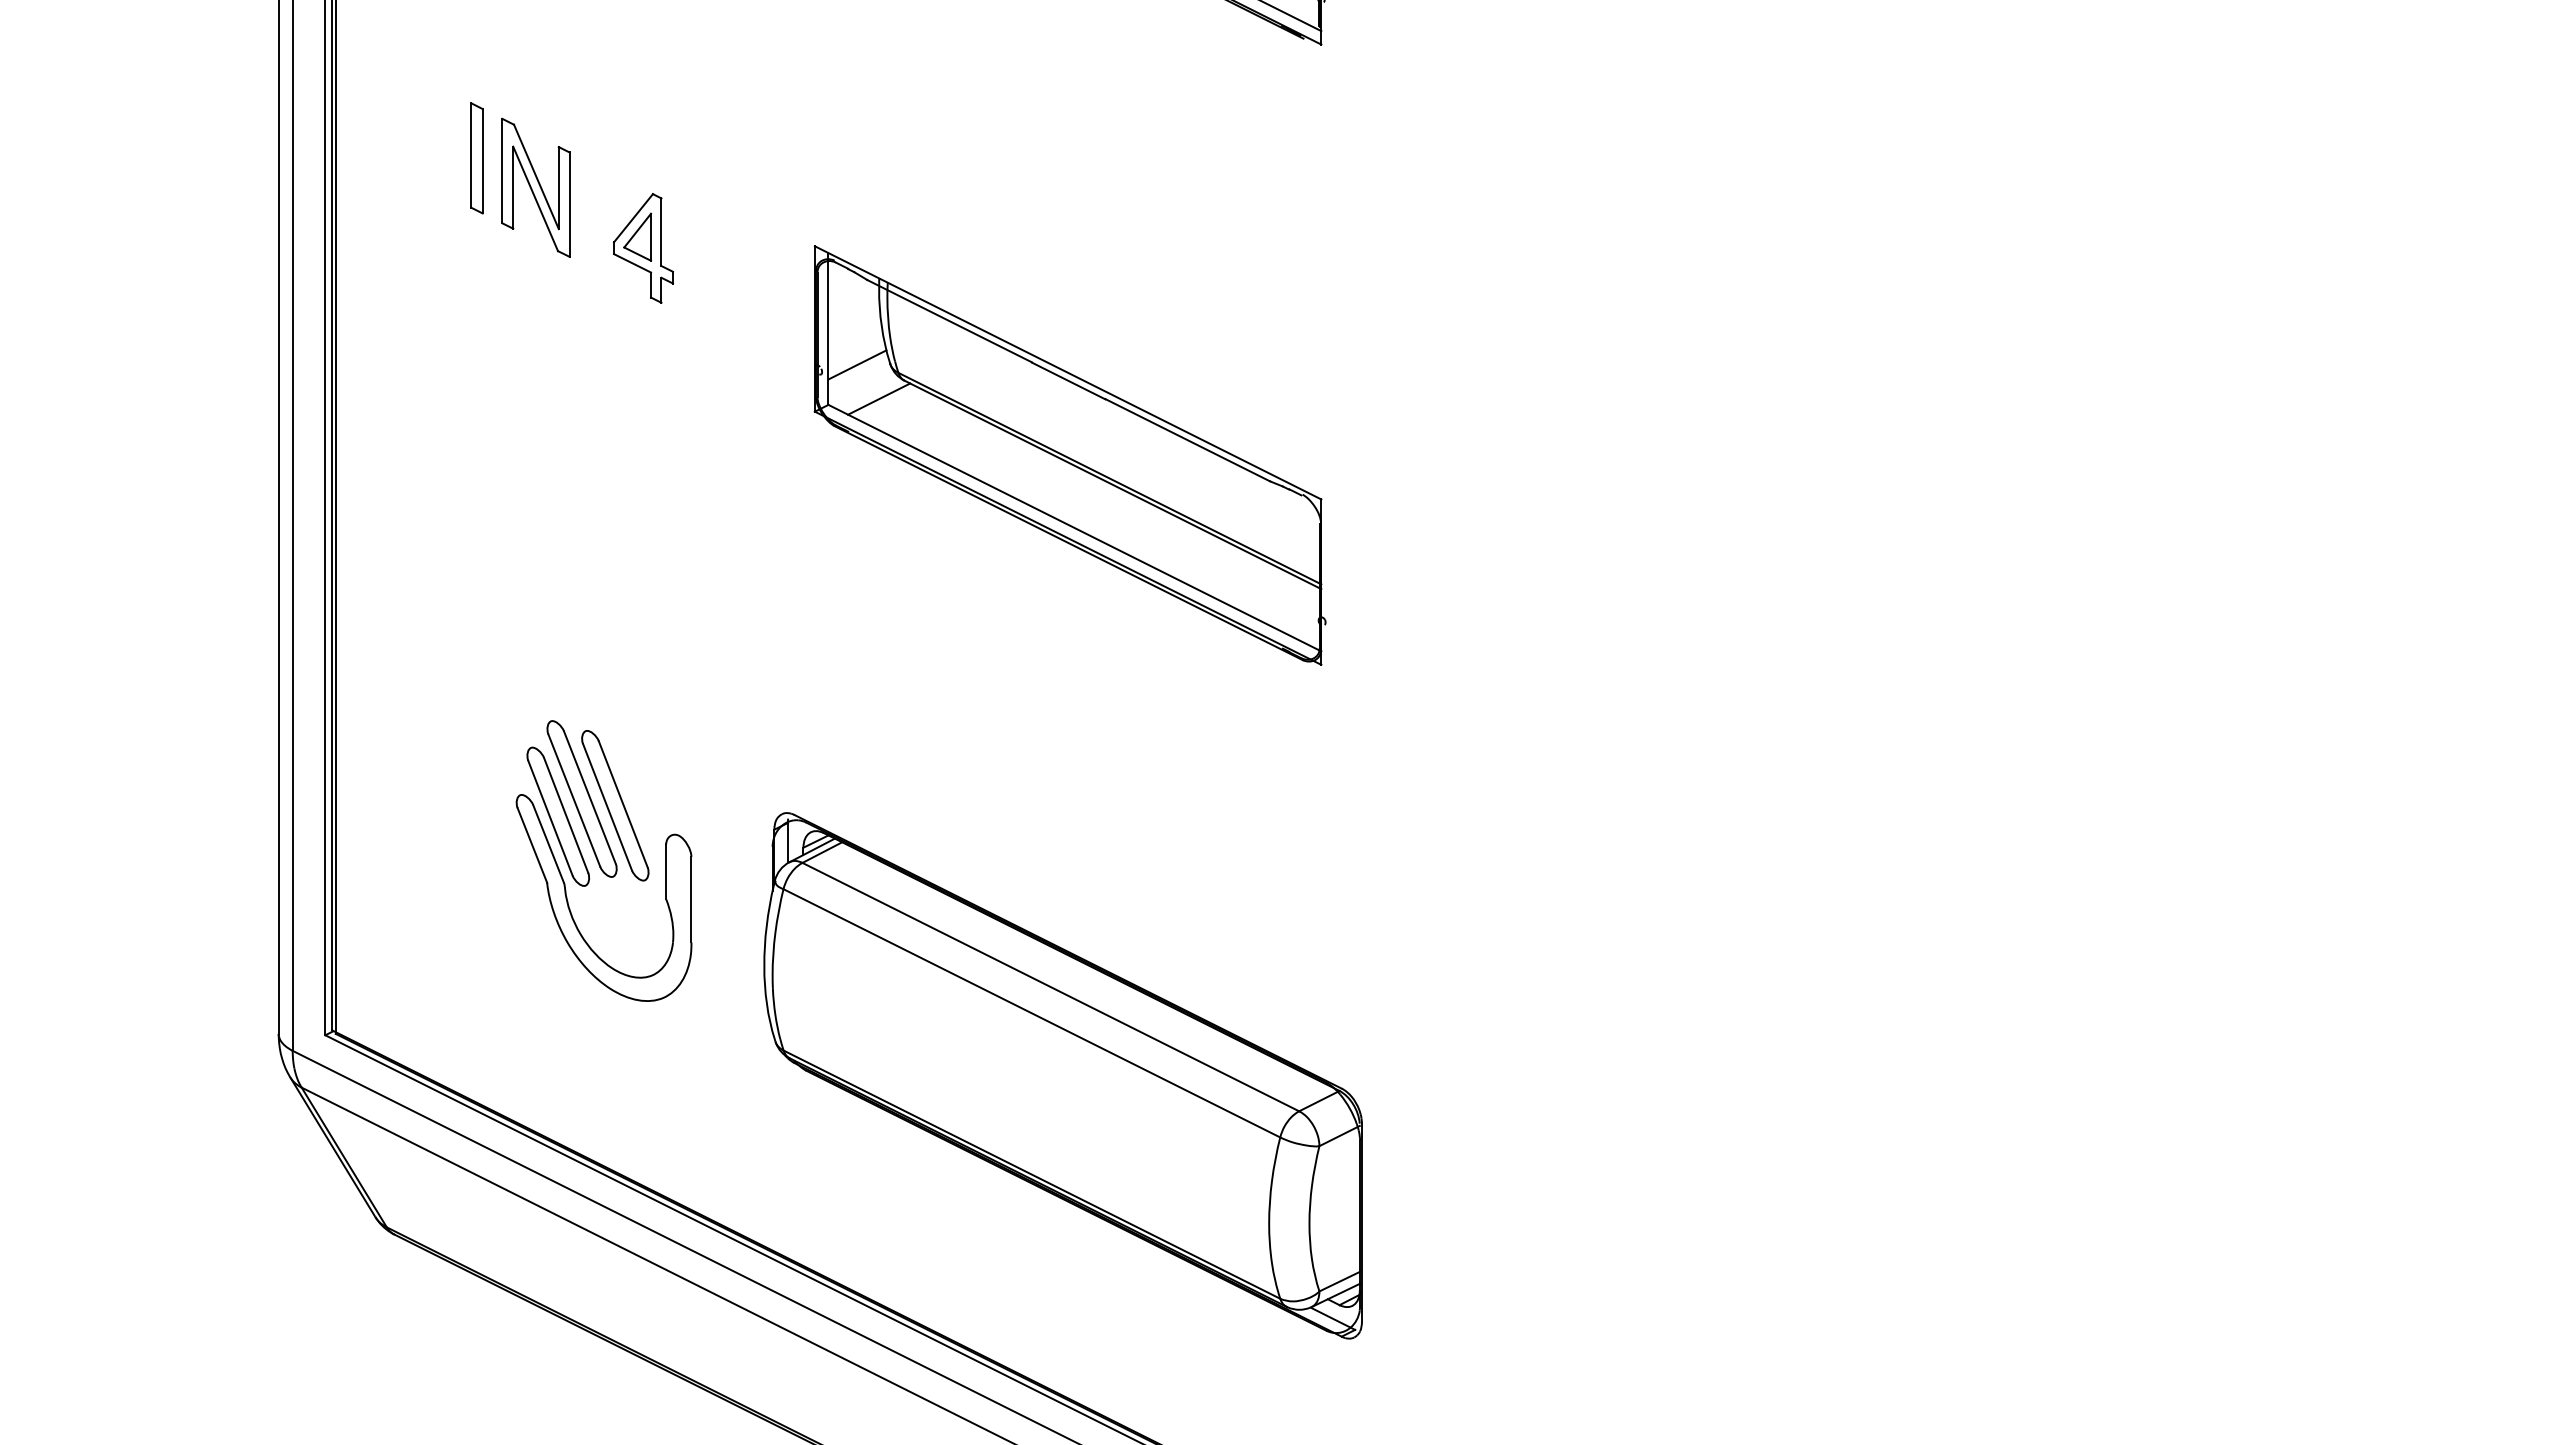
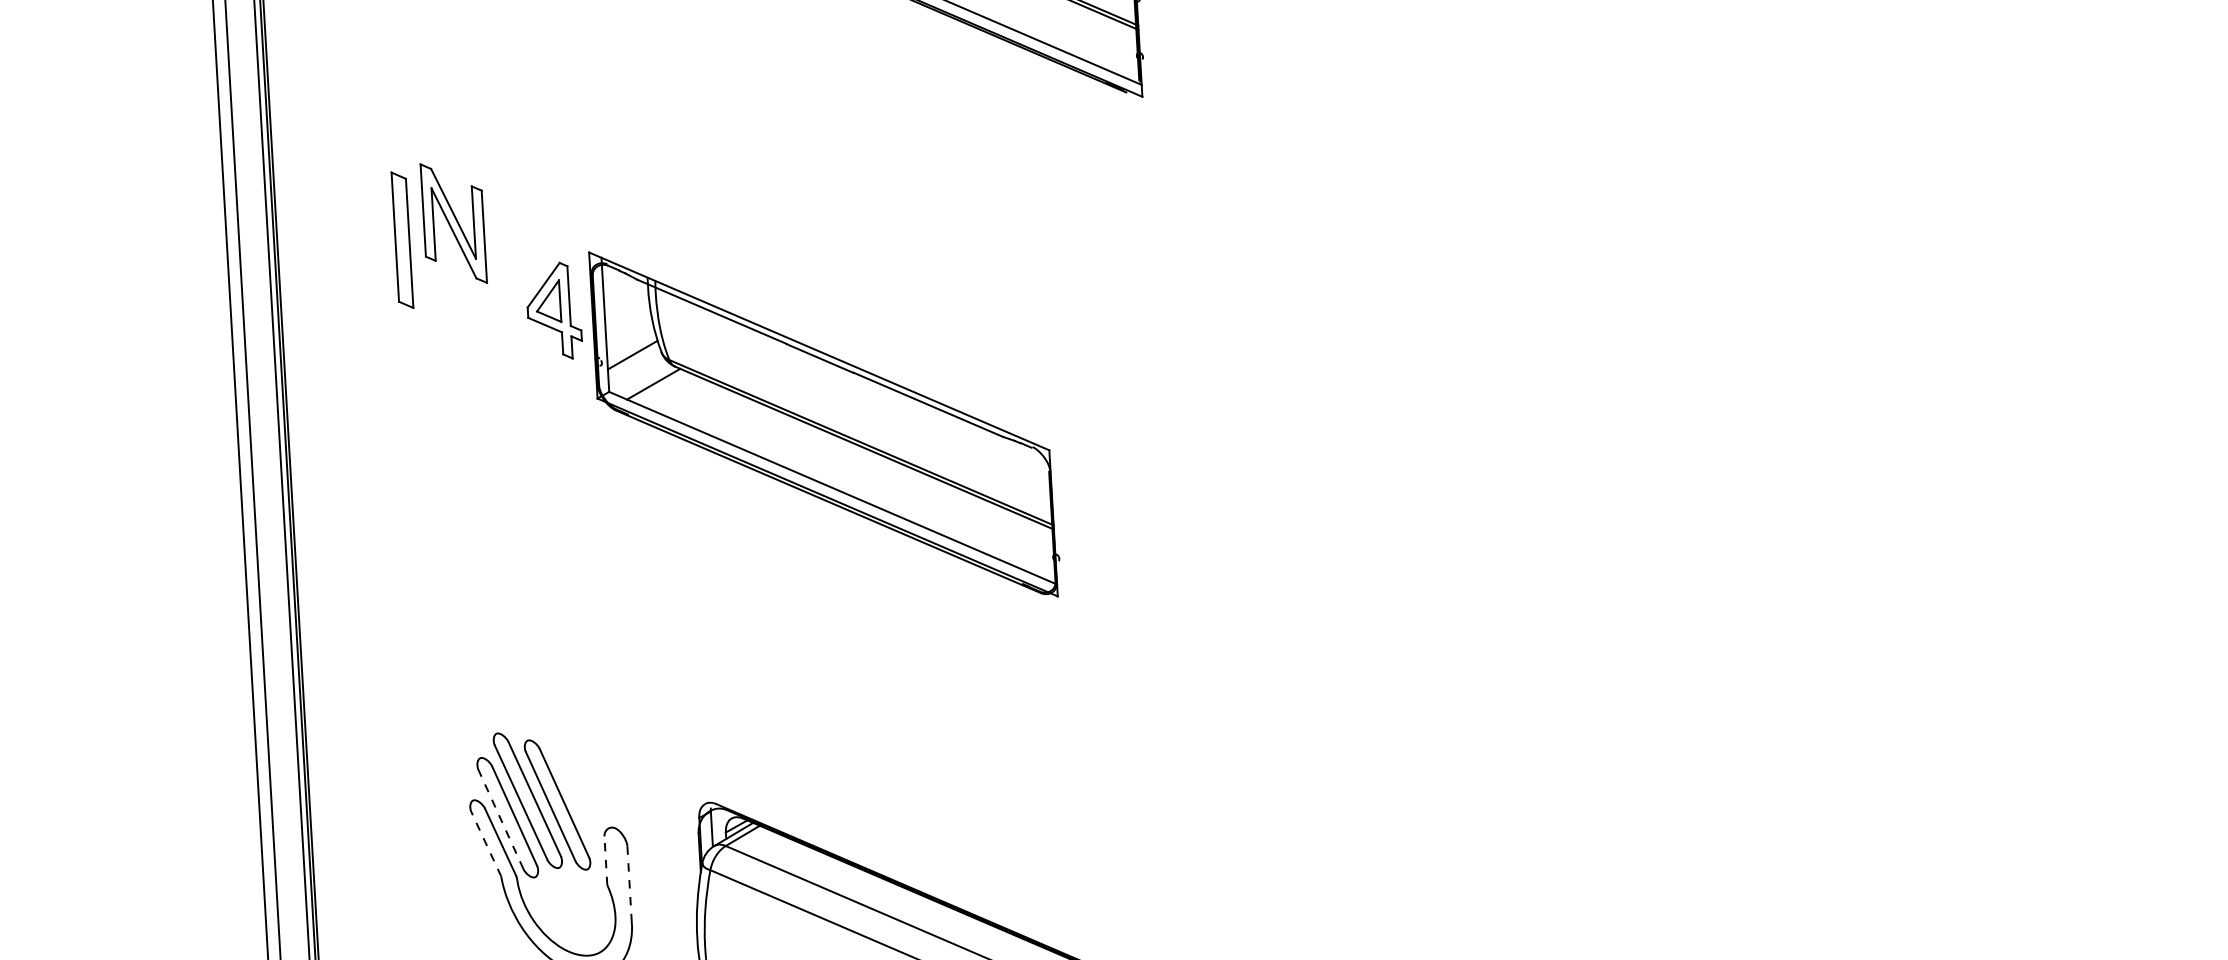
part: (476, 158) -> (402, 240), size x1.4
part: (535, 187) -> (453, 223), moved
part: (1069, 455) -> (824, 424), moved
line: (550, 818) -> (500, 819), solid -> dashed
line: (532, 844) -> (486, 843), solid -> dashed
line: (666, 871) -> (606, 860), solid -> dashed
line: (691, 899) -> (629, 883), solid -> dashed

